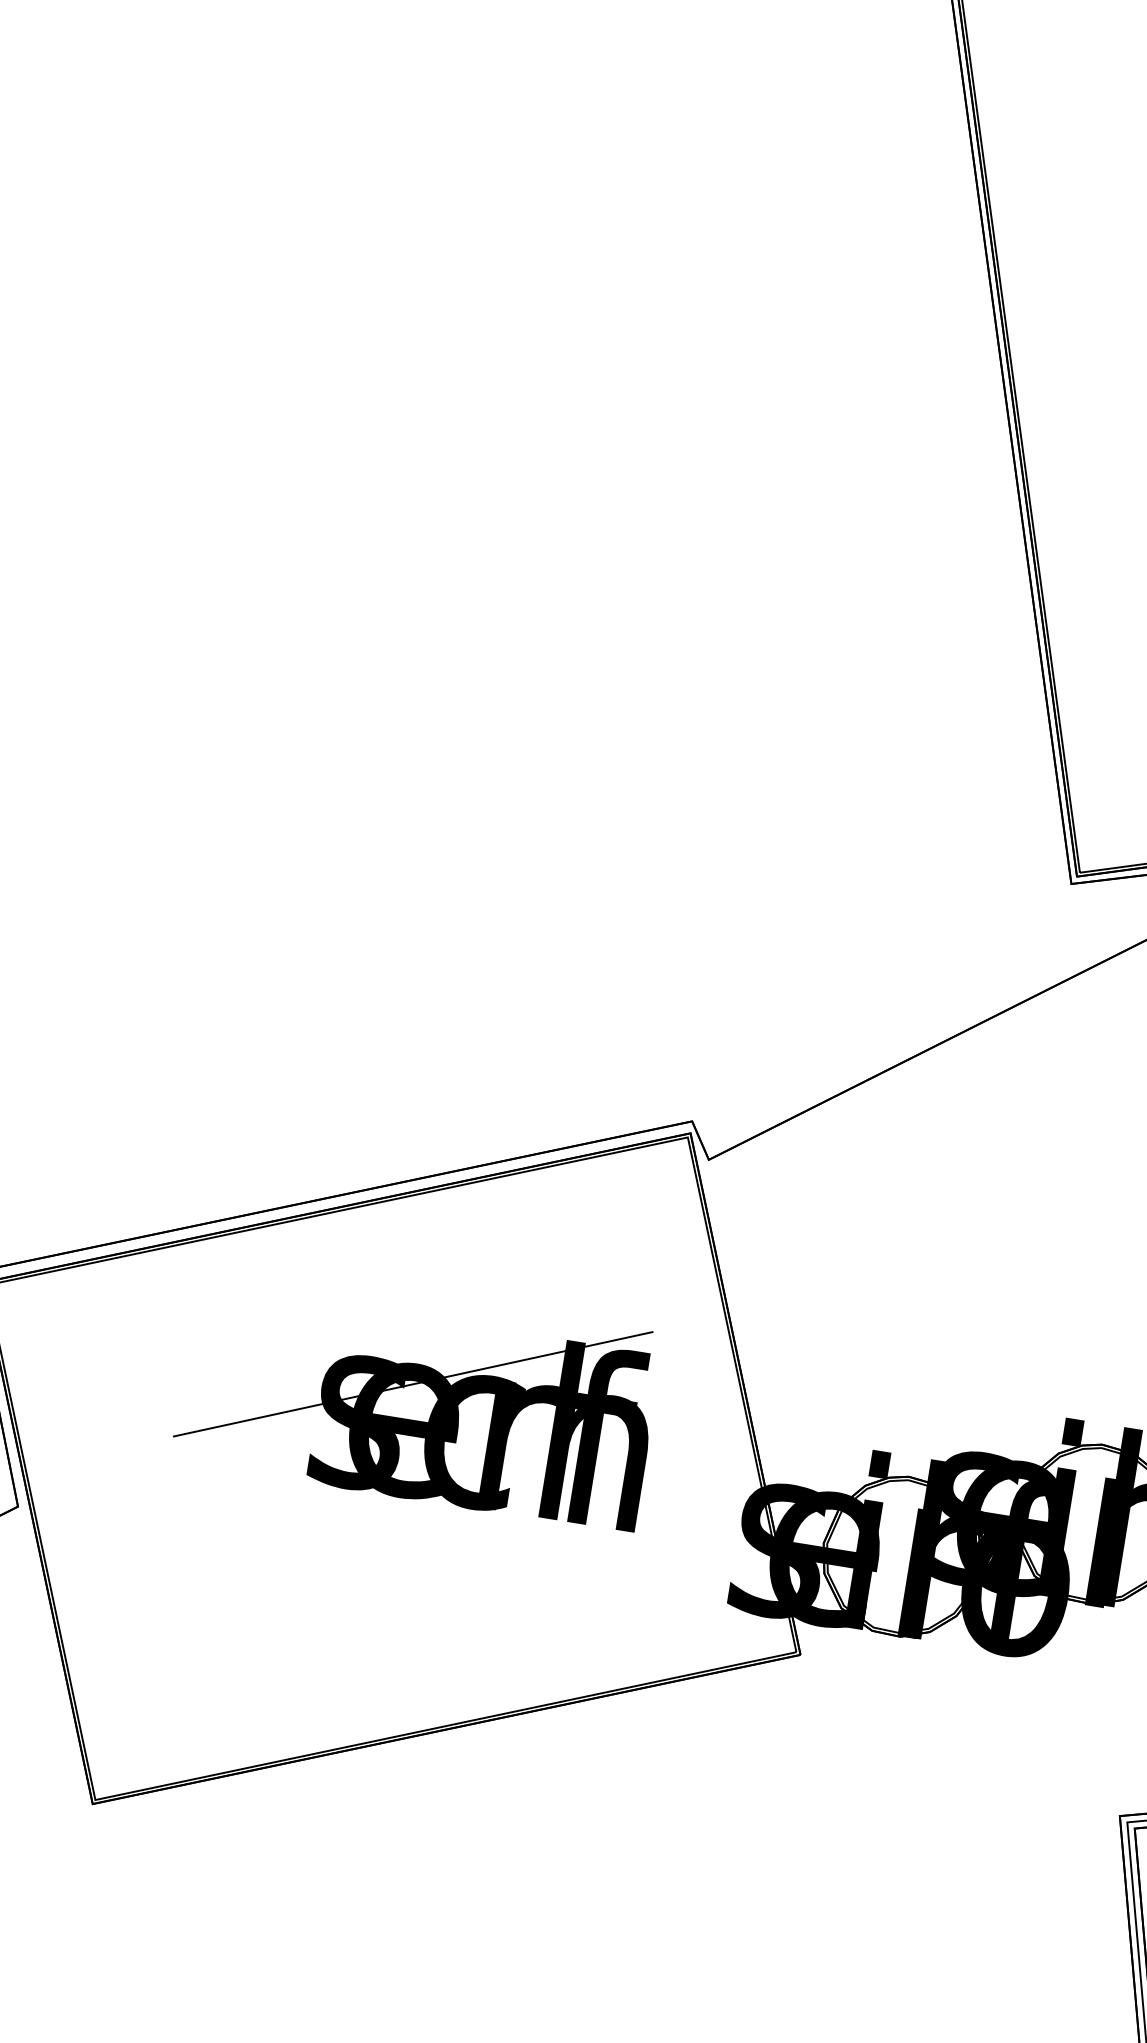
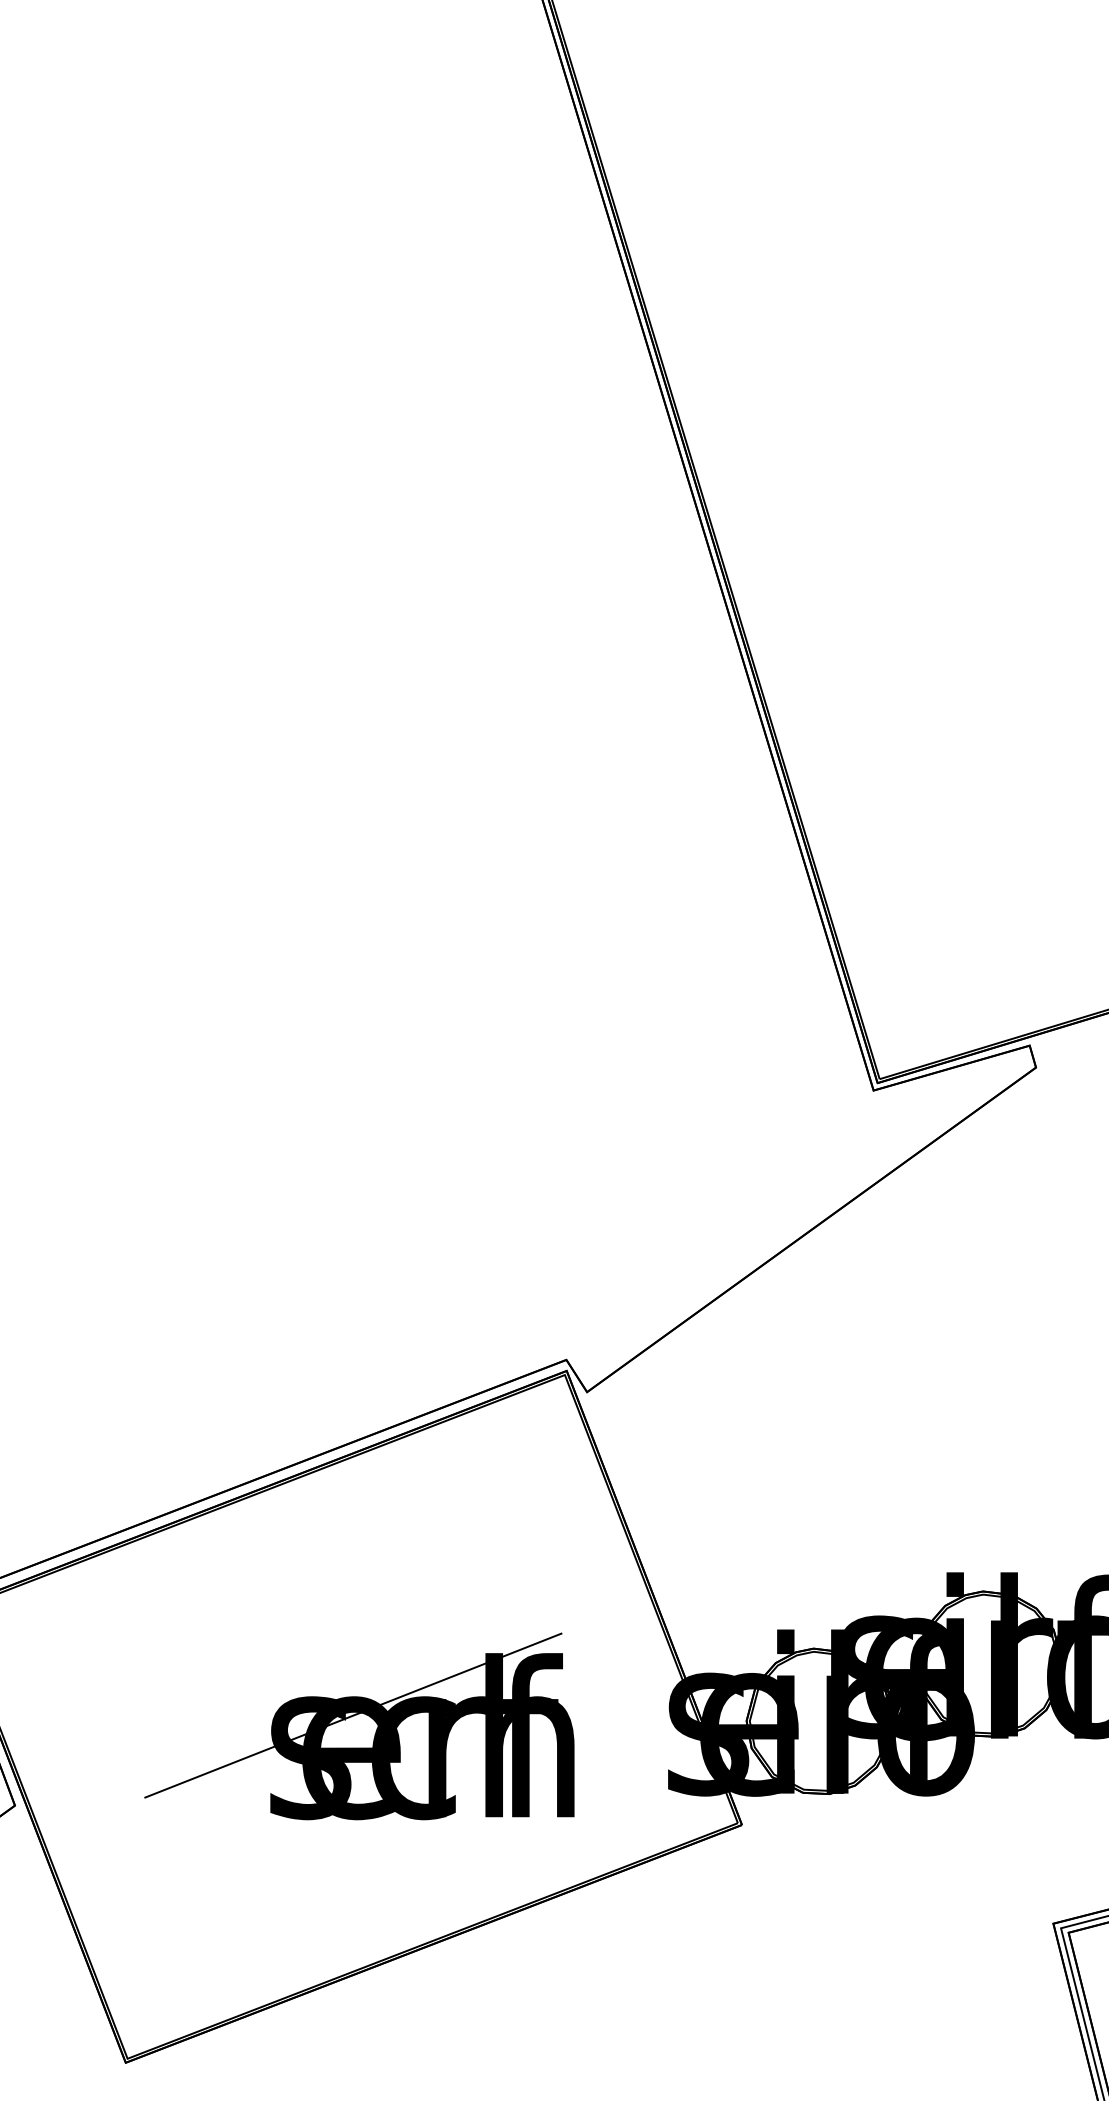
part: (417, 1397) -> (359, 1726), moved

